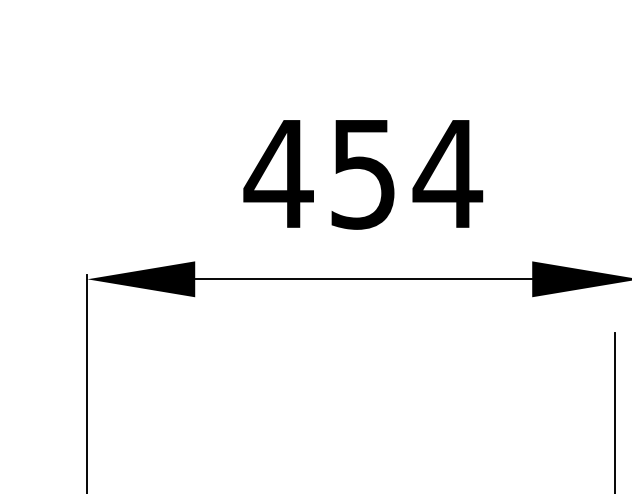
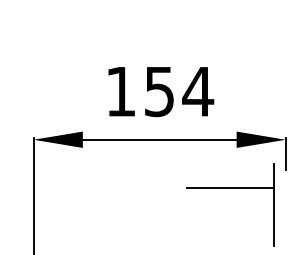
text: (277, 173) -> (120, 91), 454 -> 154
line: (518, 383) -> (230, 187), added

